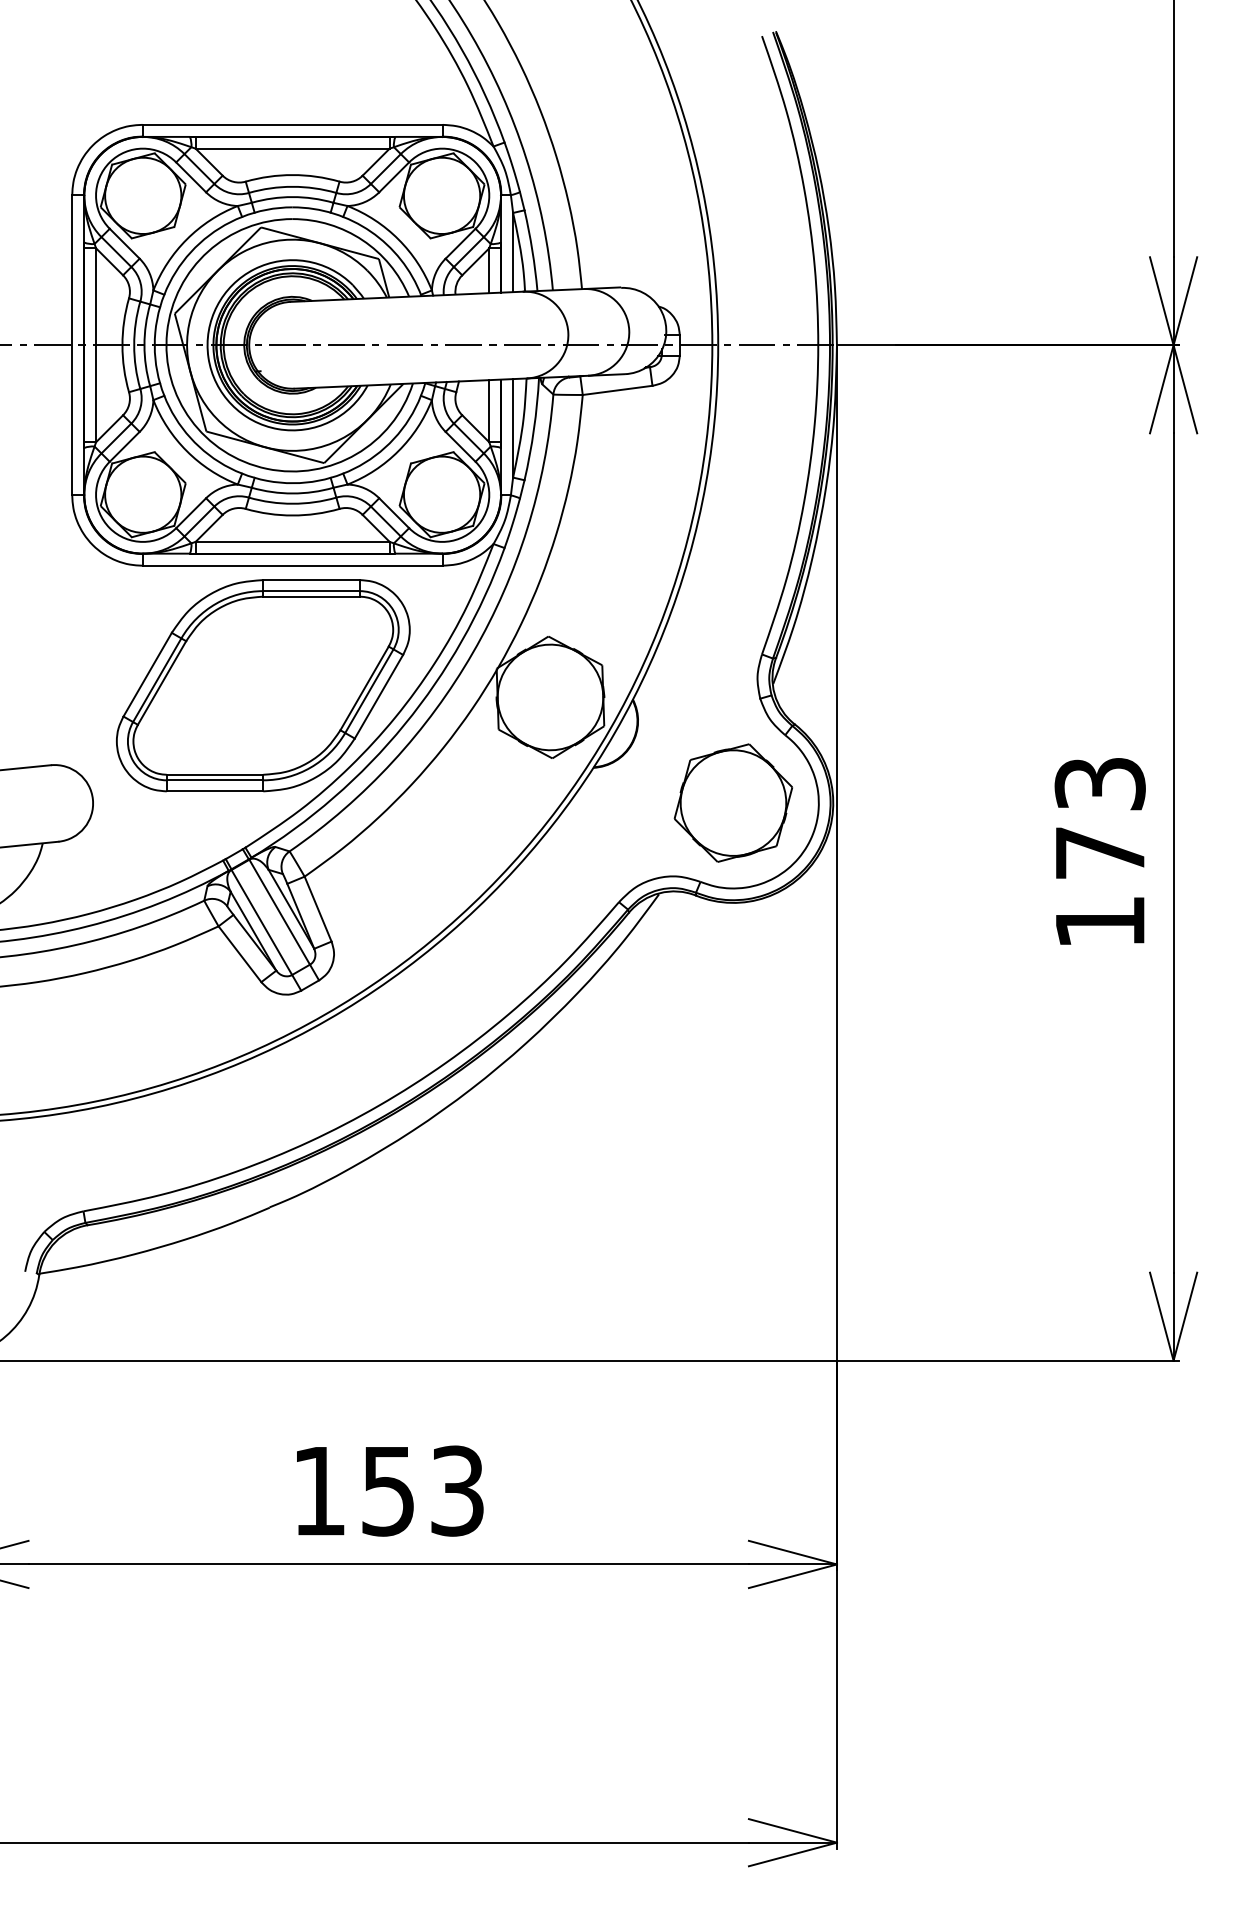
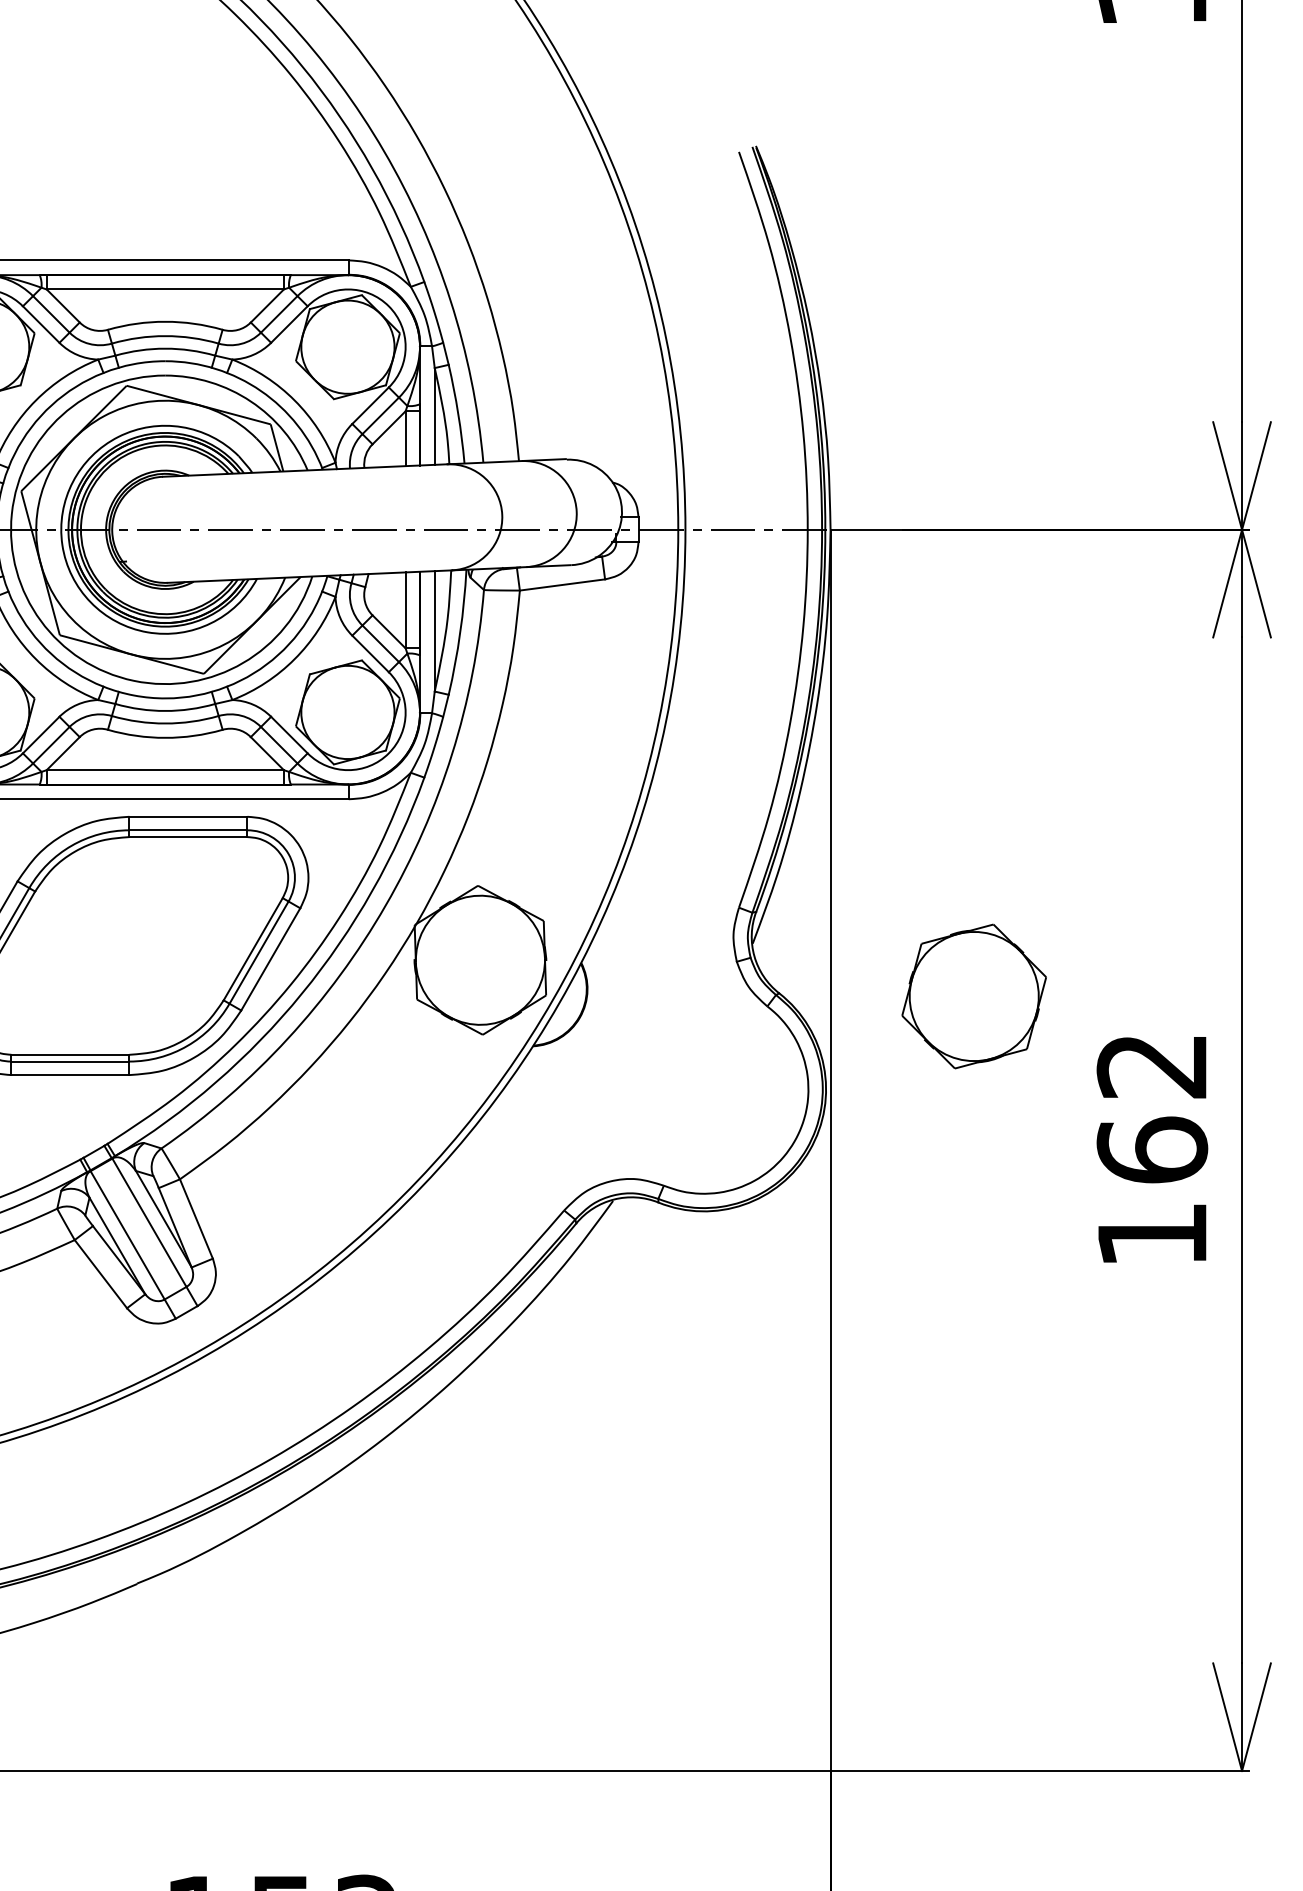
part: (733, 802) -> (974, 995), moved
text: (1099, 818) -> (1151, 1108), 173 -> 162

